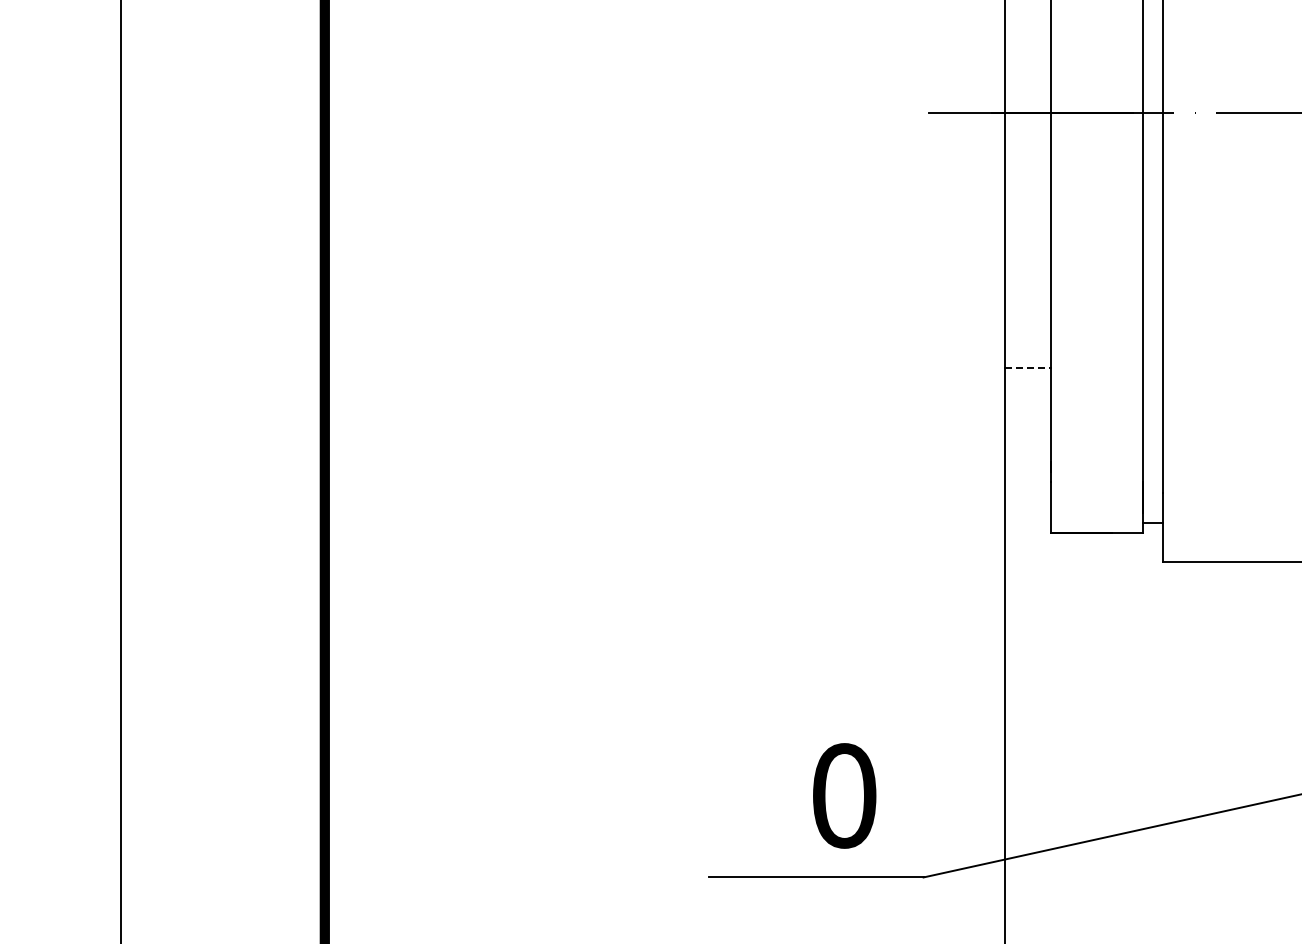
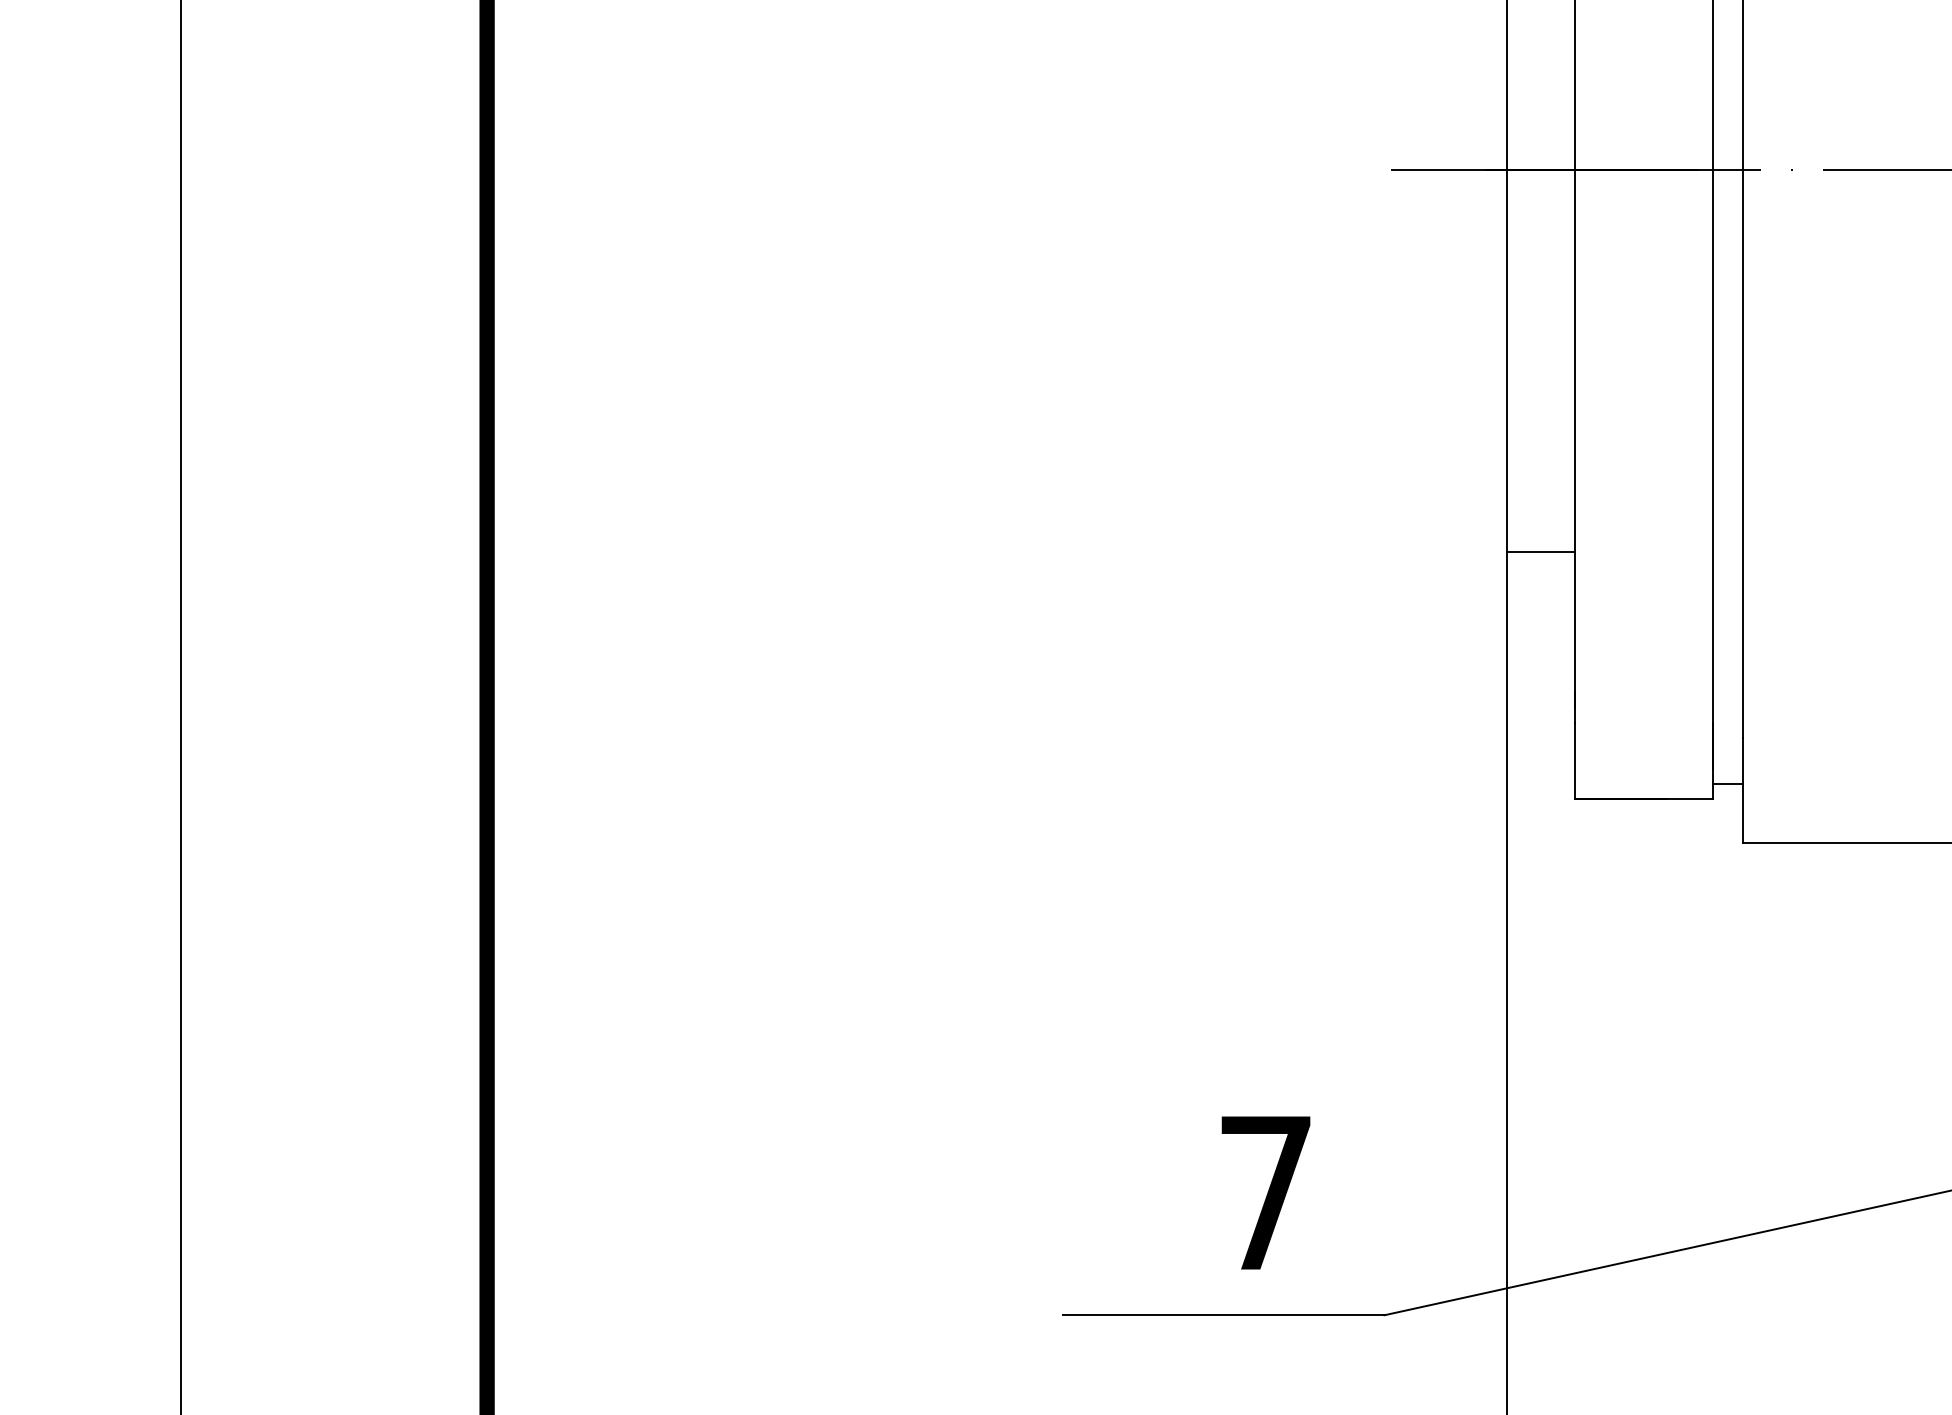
line: (1027, 368) -> (1540, 552), dashed -> solid
text: (844, 795) -> (1266, 1192), 0 -> 7

